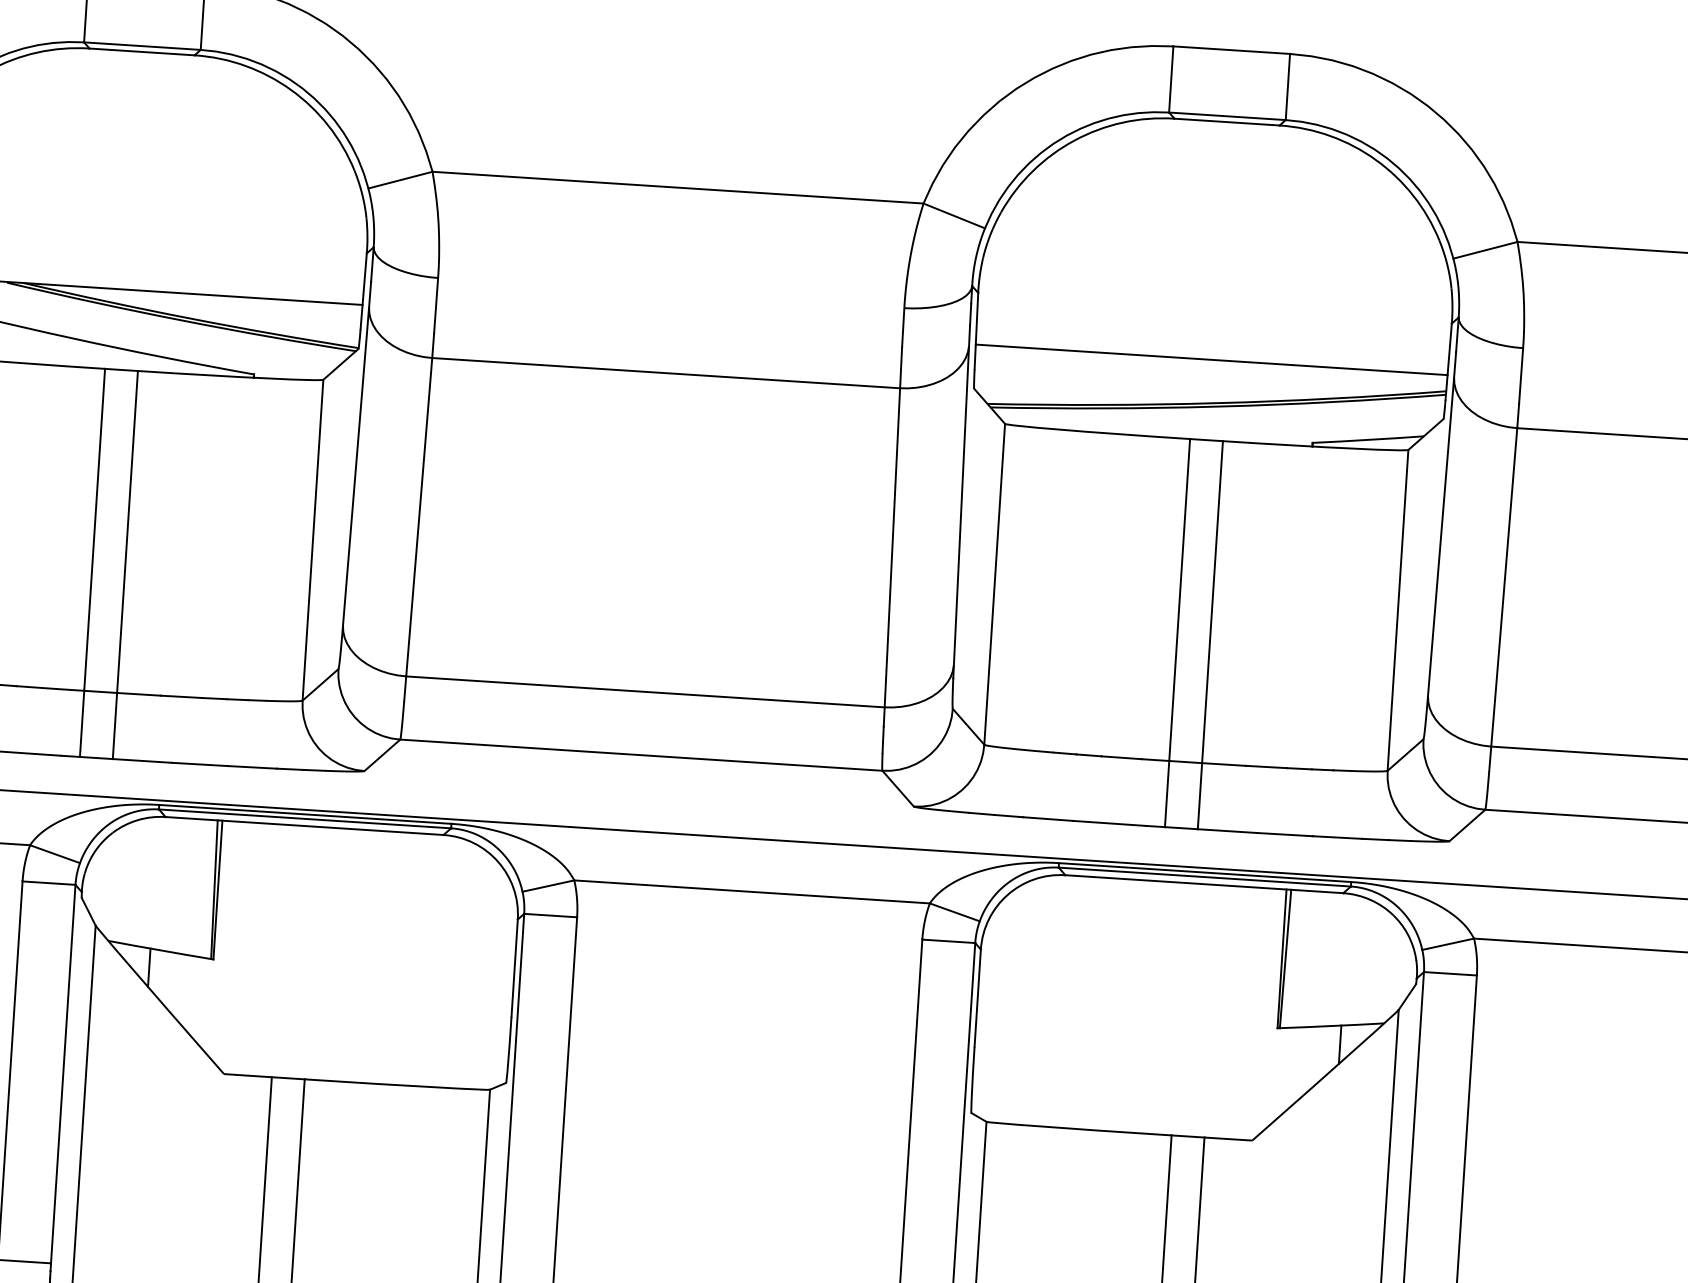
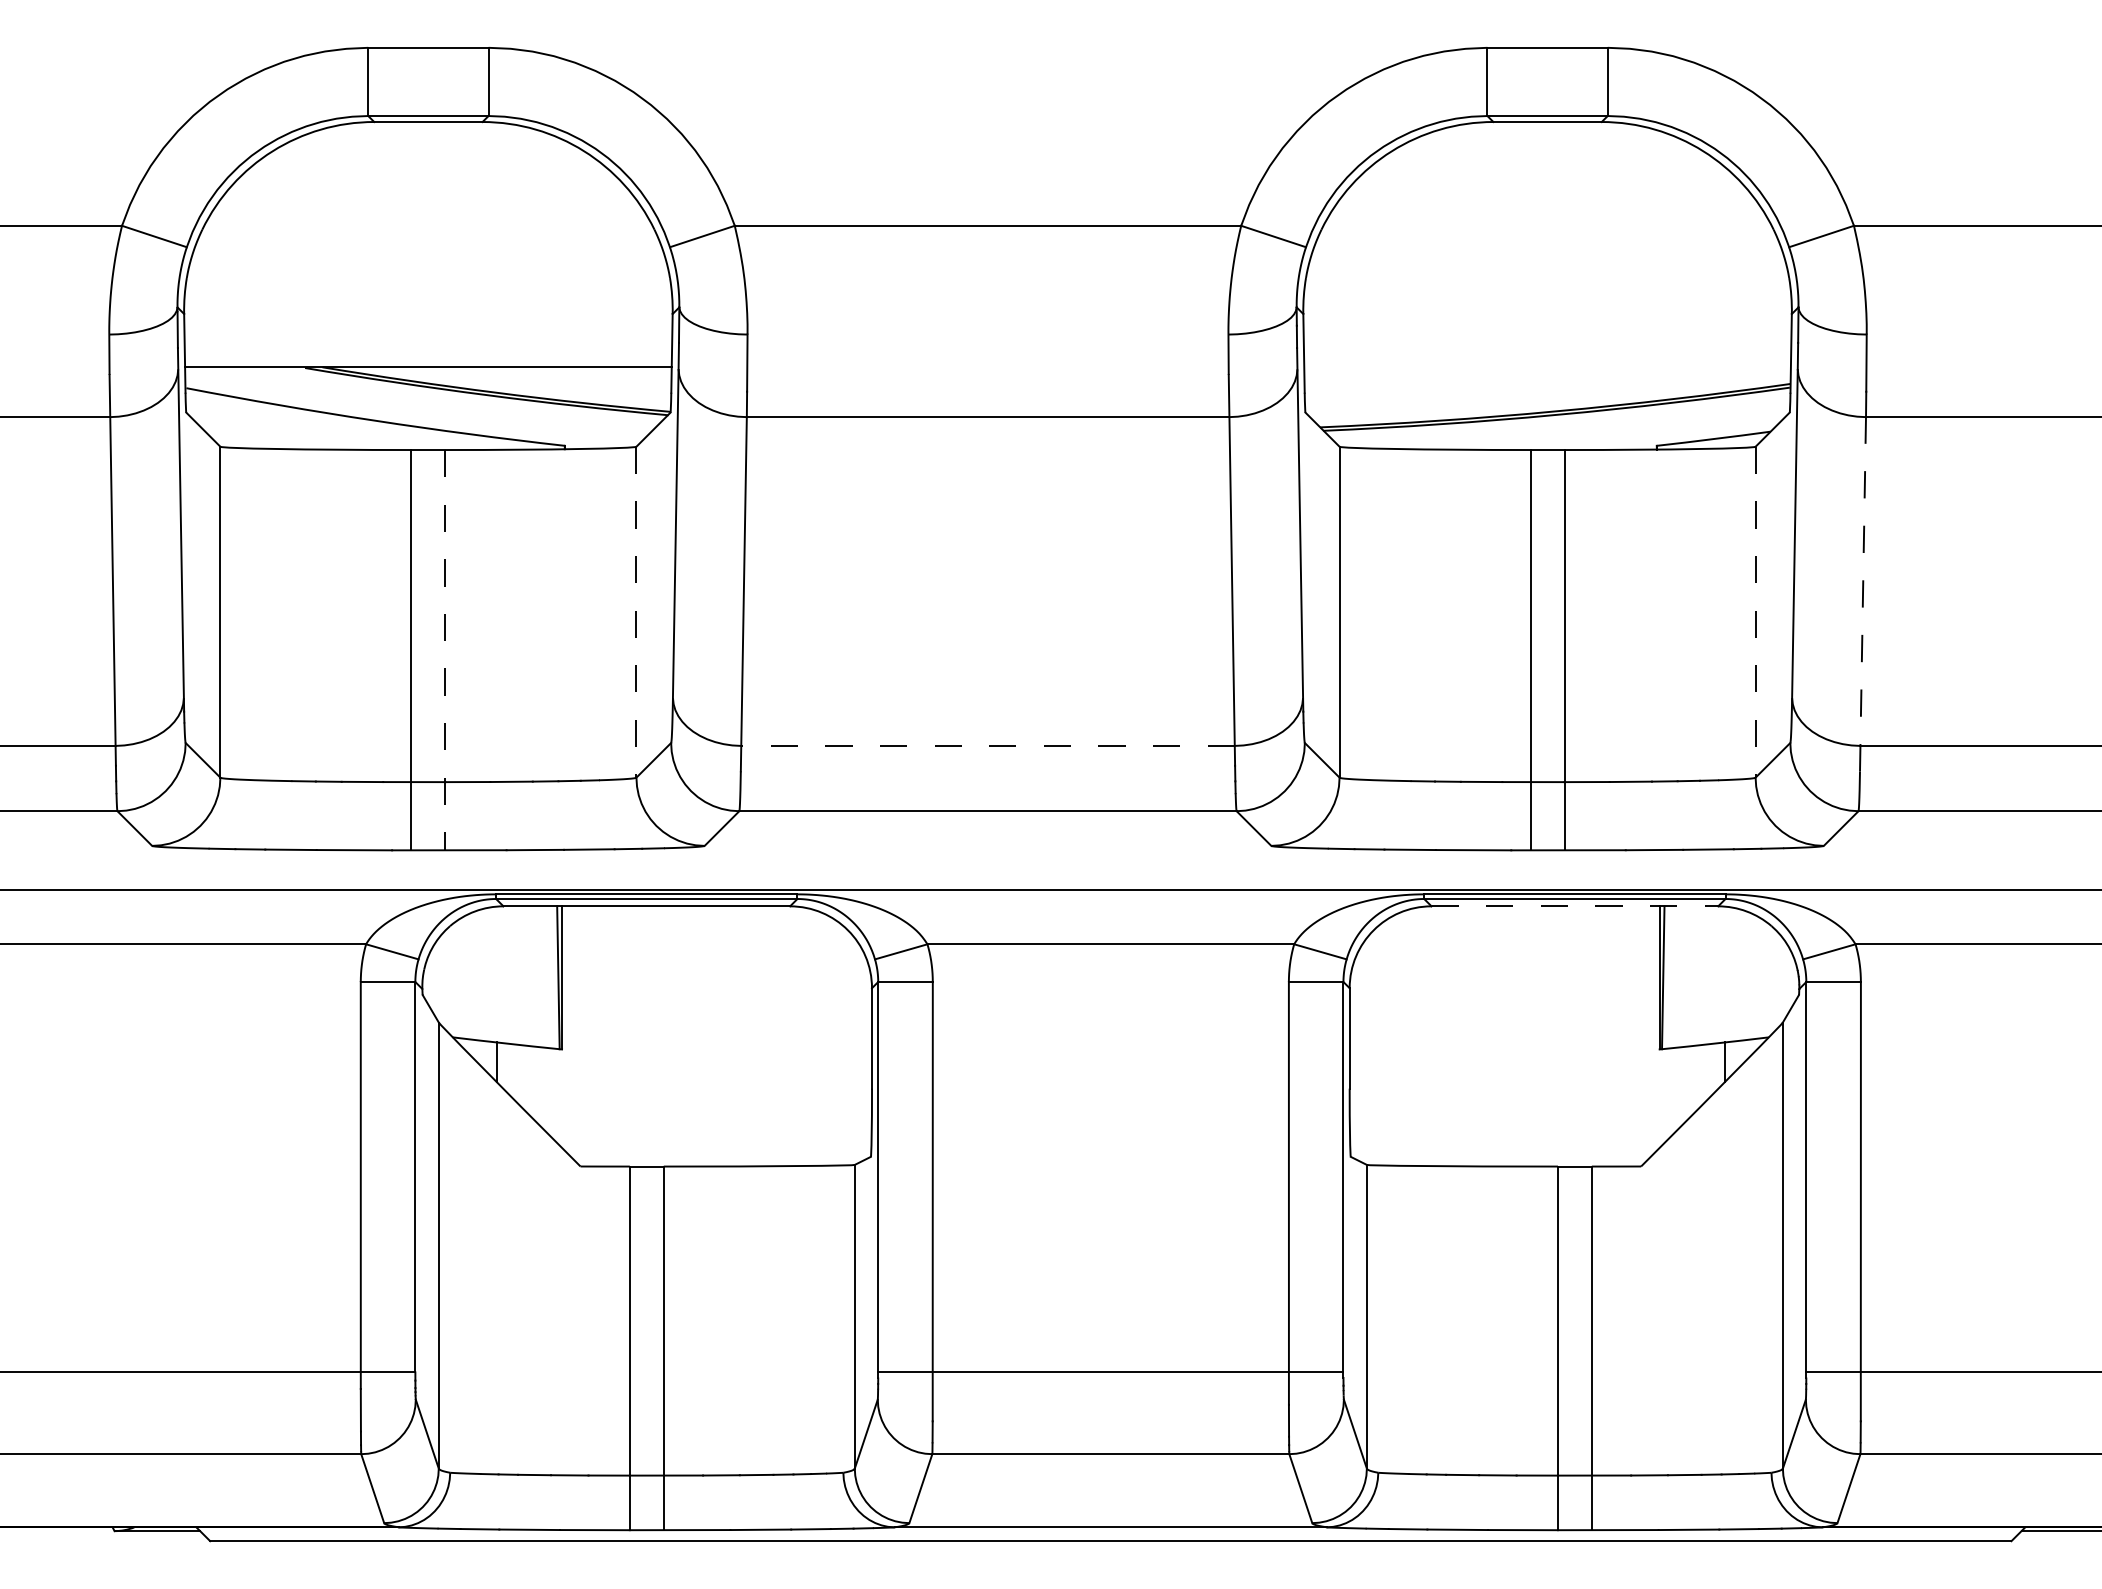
line: (1211, 360) -> (1547, 367), removed
line: (313, 540) -> (636, 612), solid -> dashed
line: (125, 565) -> (445, 650), solid -> dashed
line: (1503, 599) -> (1863, 593), solid -> dashed
line: (1397, 610) -> (1755, 612), solid -> dashed
line: (645, 691) -> (988, 745), solid -> dashed
line: (1204, 884) -> (1575, 906), solid -> dashed

